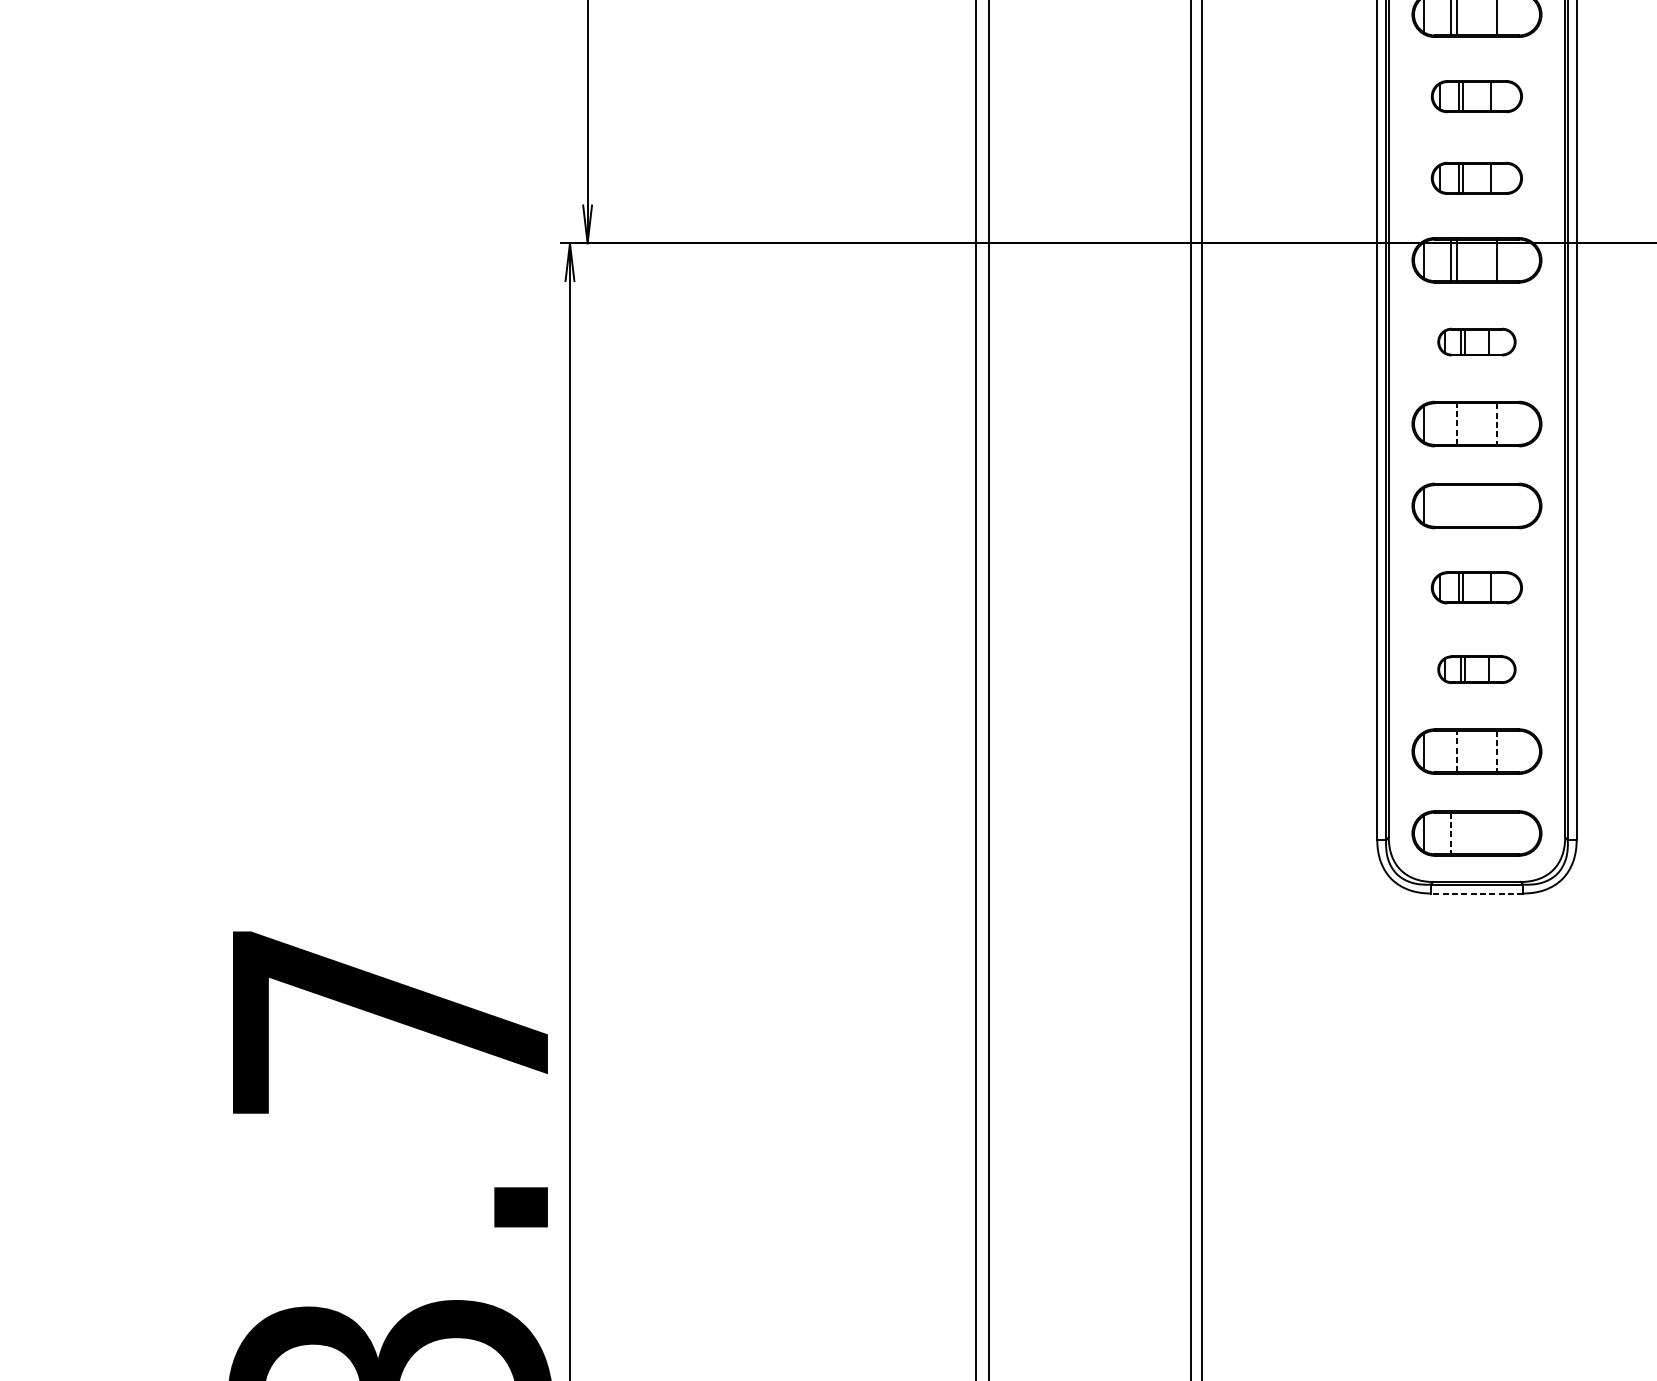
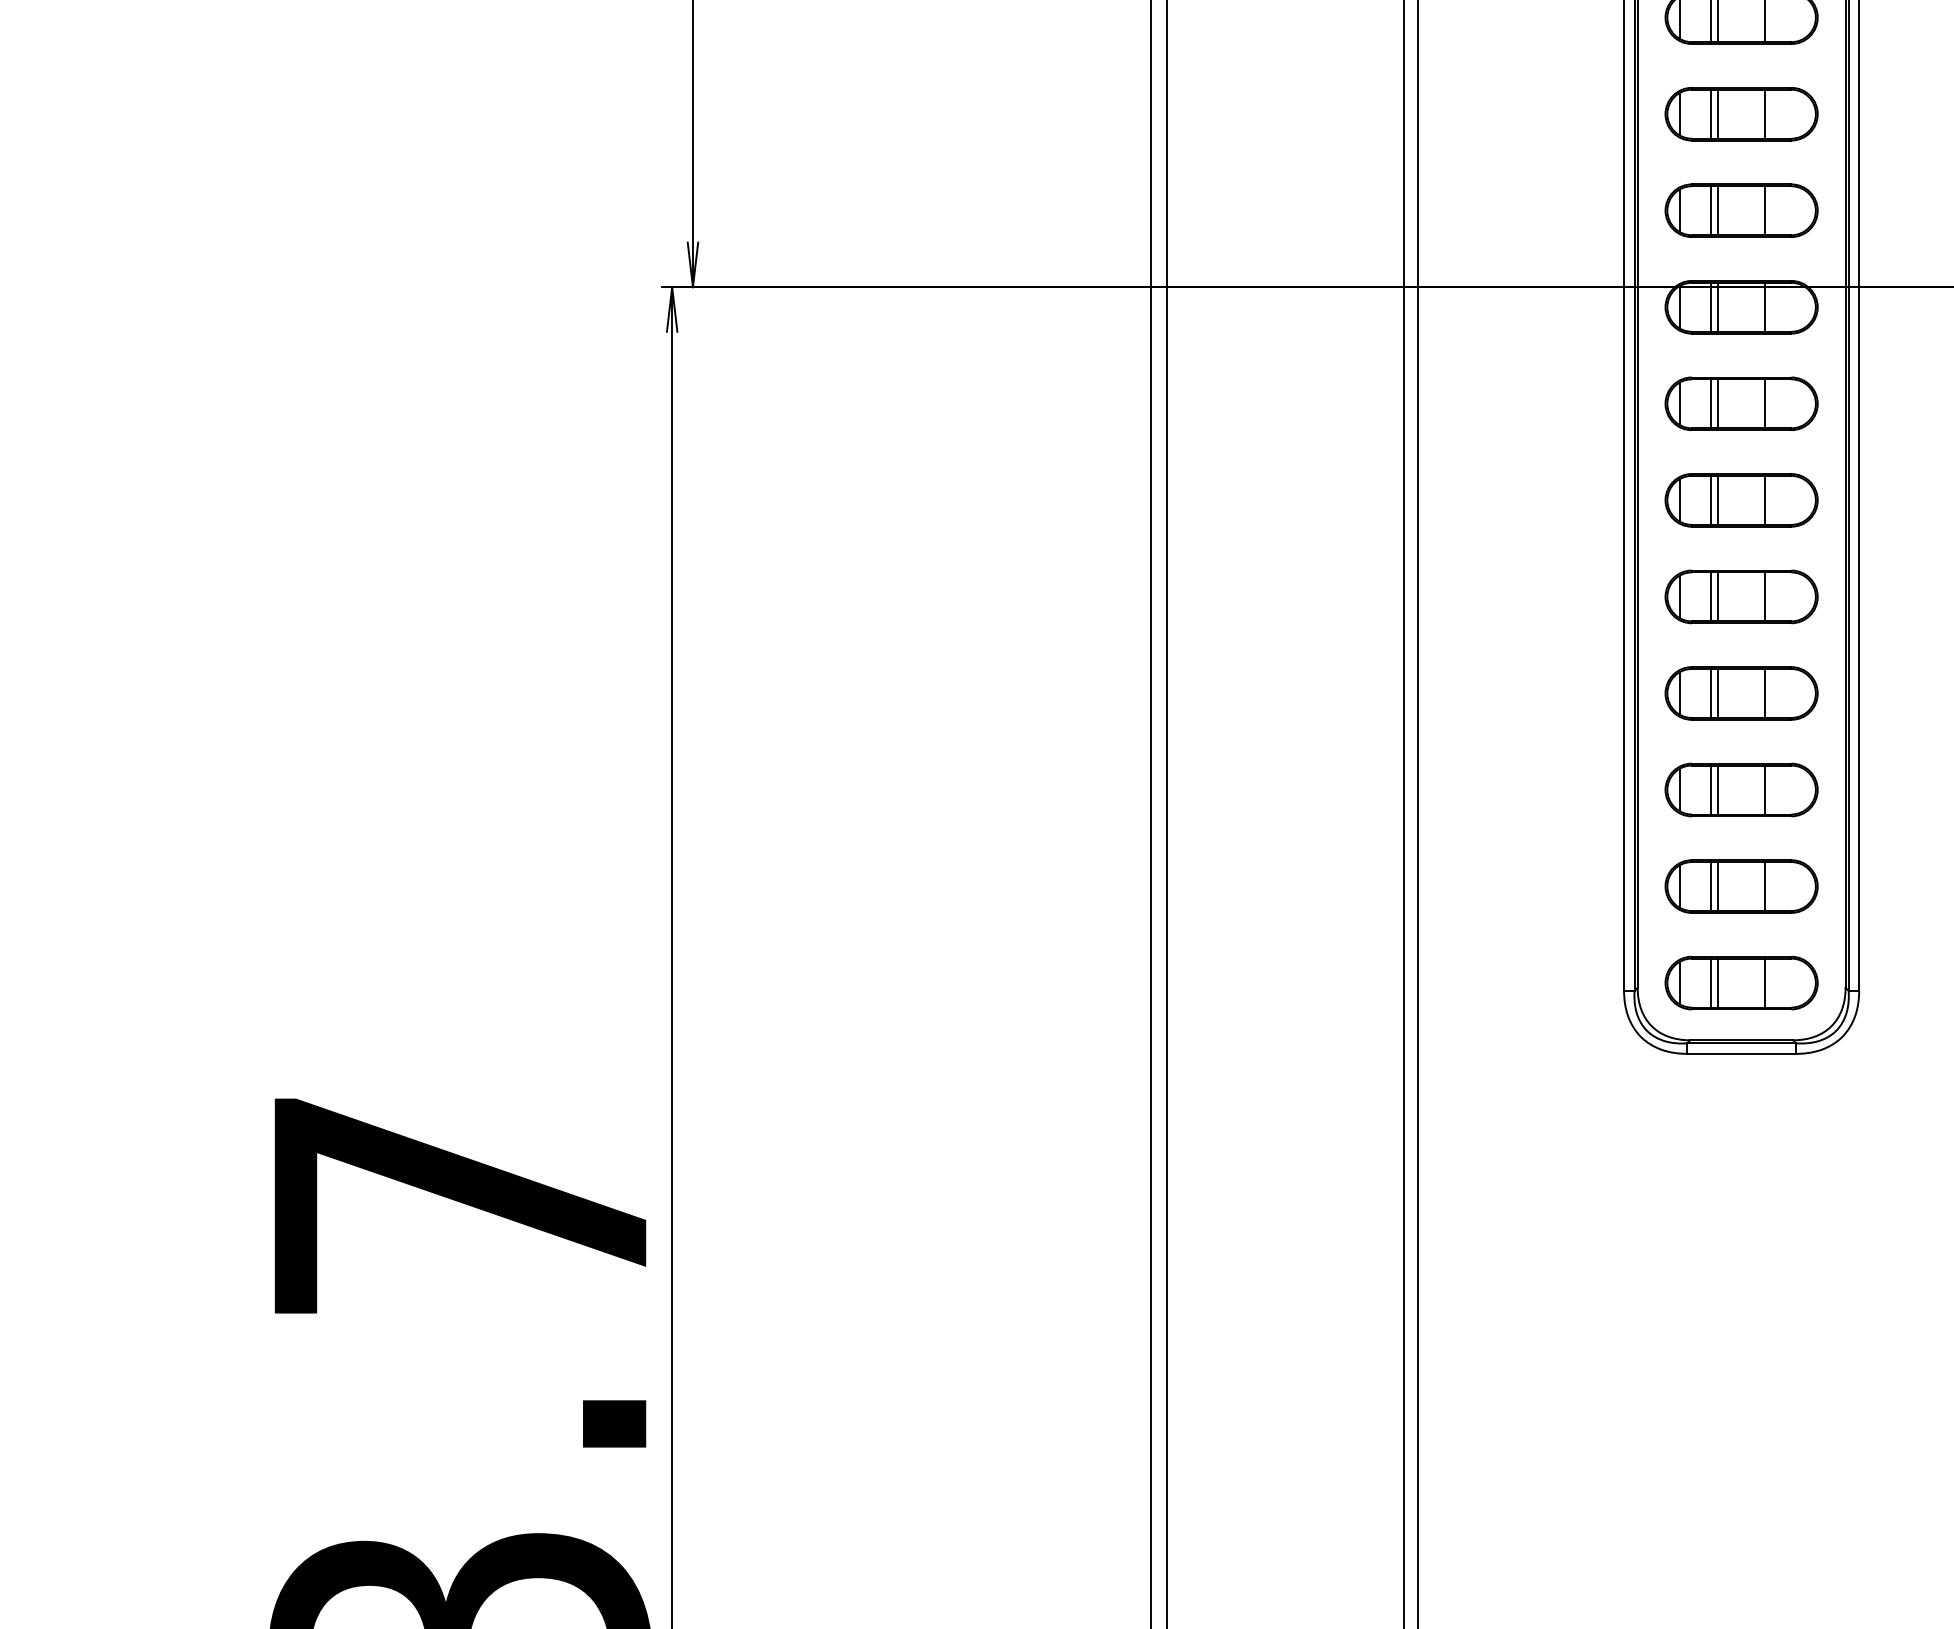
part: (1476, 96) -> (1741, 114), size x1.43
part: (1476, 178) -> (1741, 210), size x1.43
part: (1476, 341) -> (1741, 403), size x1.67
line: (1451, 423) -> (1711, 499), added
line: (1456, 424) -> (1717, 500), dashed -> solid
line: (1497, 424) -> (1765, 500), dashed -> solid
line: (1451, 505) -> (1711, 596), added
line: (1456, 505) -> (1717, 596), added
line: (1497, 505) -> (1765, 596), added
part: (1476, 587) -> (1741, 693), size x1.43
part: (1476, 669) -> (1741, 789), size x1.67
line: (1451, 751) -> (1711, 886), added
line: (1456, 751) -> (1717, 886), dashed -> solid
line: (1497, 751) -> (1765, 886), dashed -> solid
line: (1456, 832) -> (1717, 982), added
line: (1497, 832) -> (1765, 982), added
line: (1451, 833) -> (1711, 983), dashed -> solid
line: (1476, 893) -> (1741, 1053), dashed -> solid

